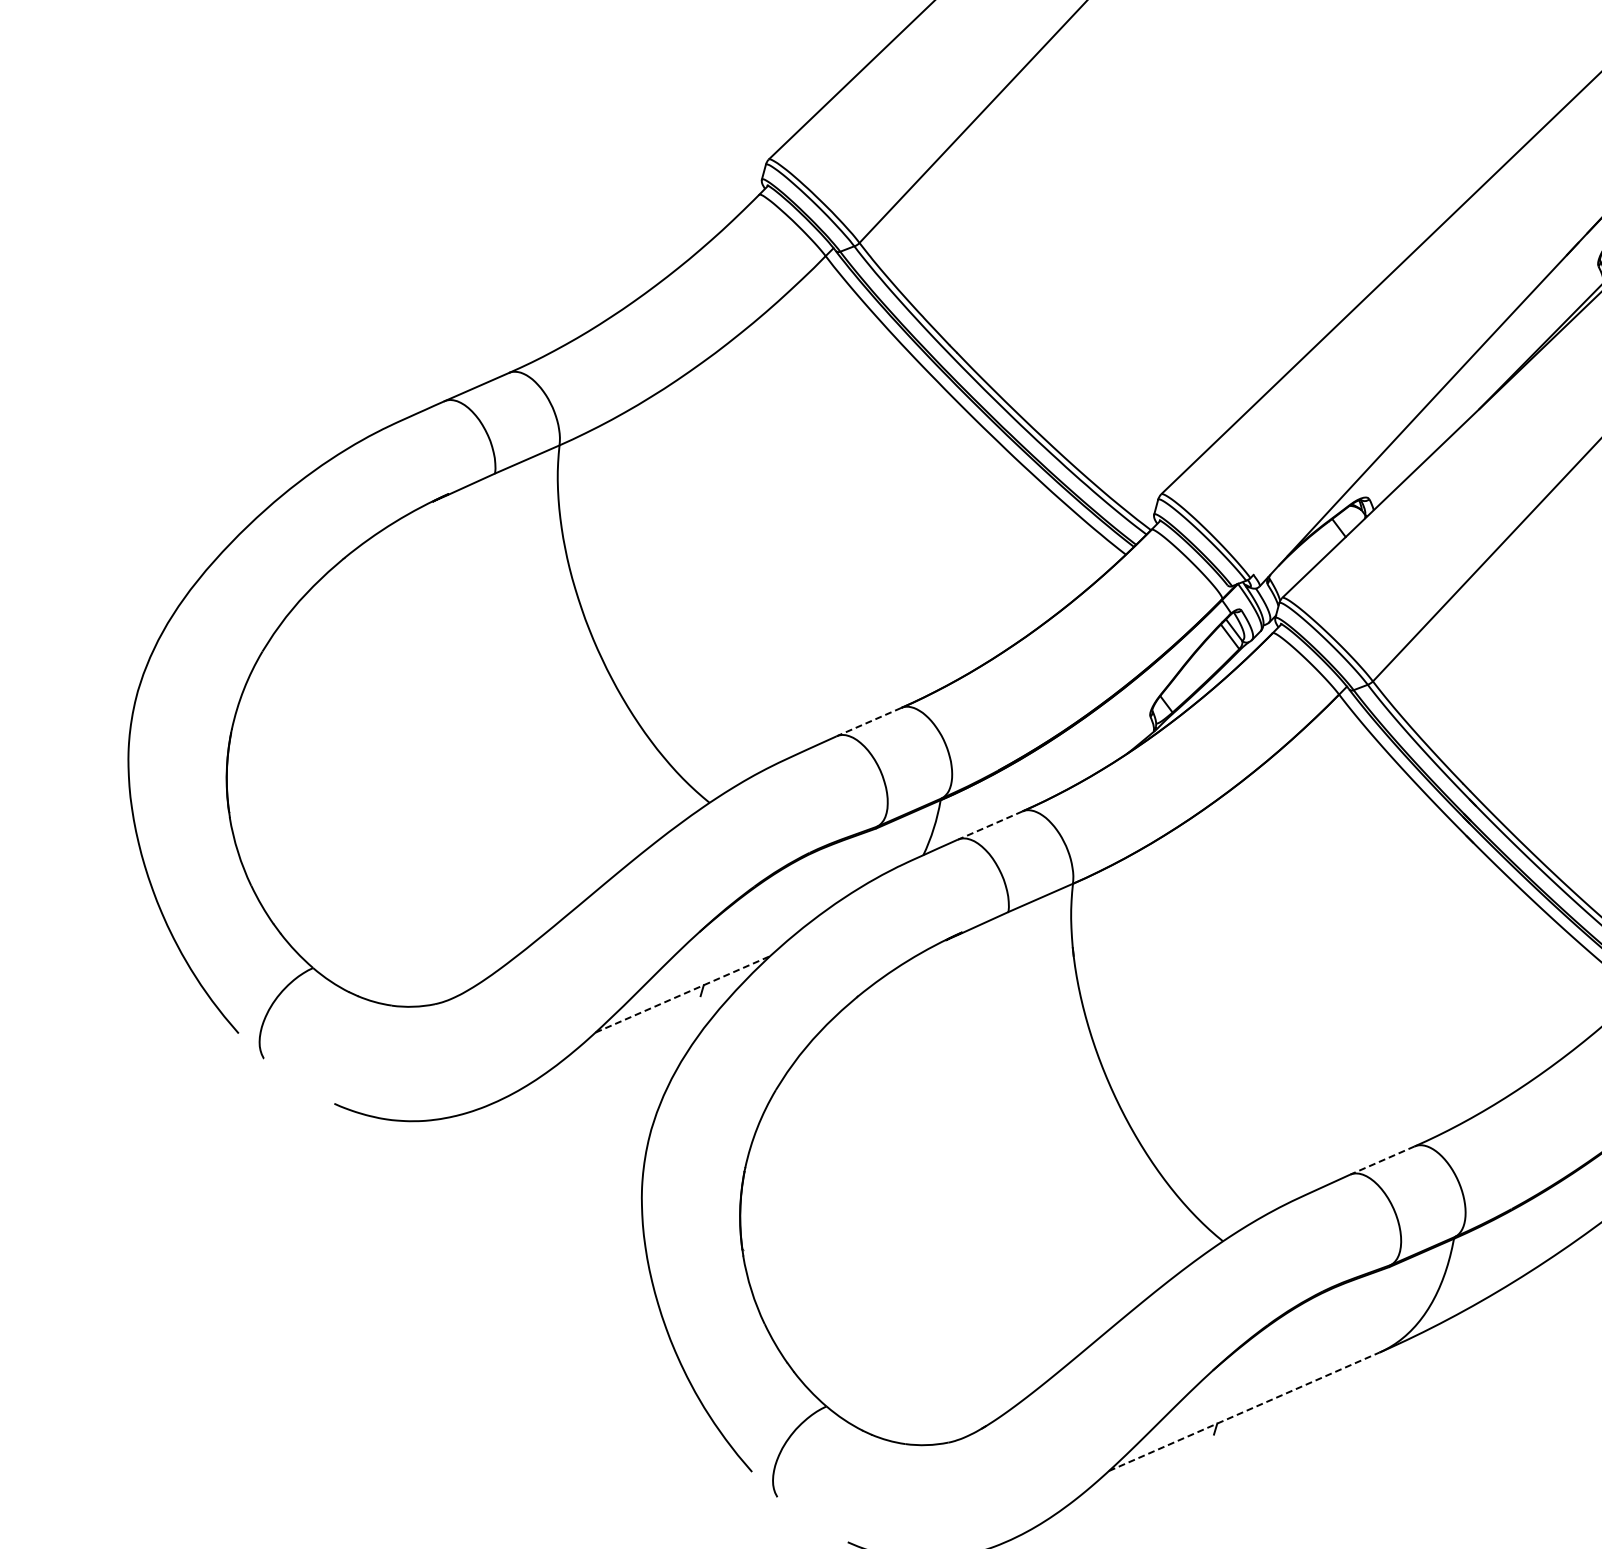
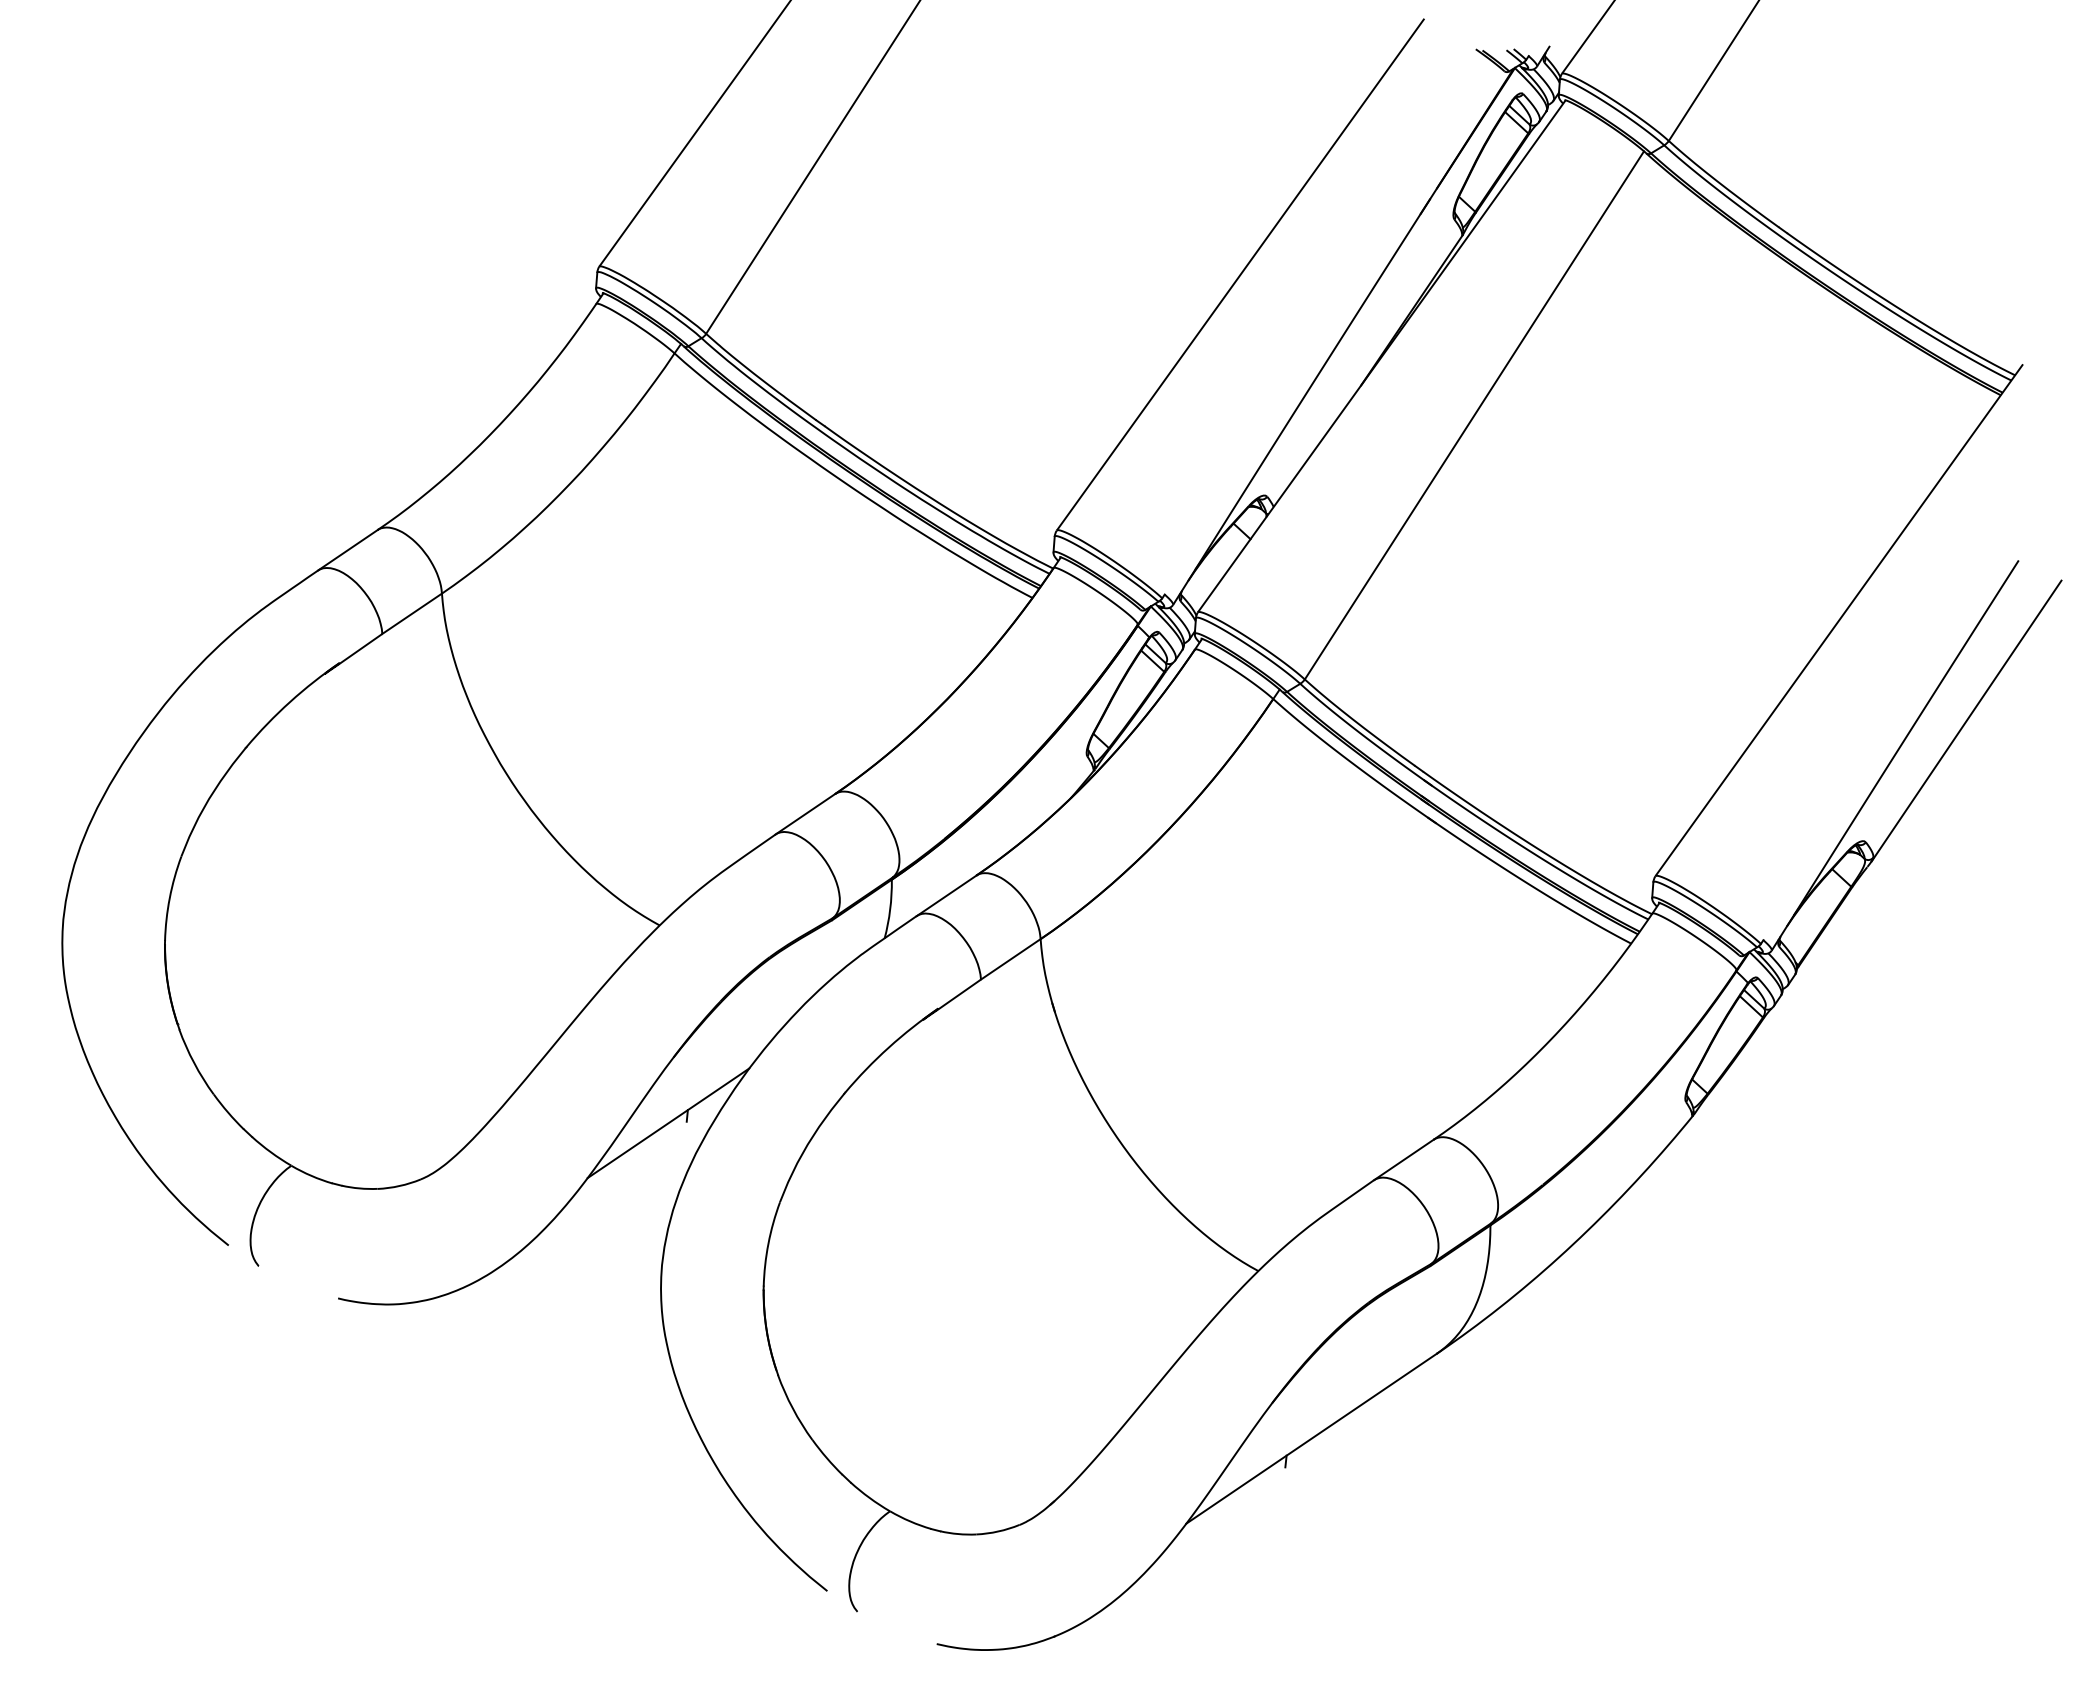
line: (868, 722) -> (804, 814), dashed -> solid
line: (990, 826) -> (946, 896), dashed -> solid
line: (682, 994) -> (668, 1123), dashed -> solid
line: (1382, 1160) -> (1403, 1160), dashed -> solid
line: (1244, 1411) -> (1311, 1438), dashed -> solid

